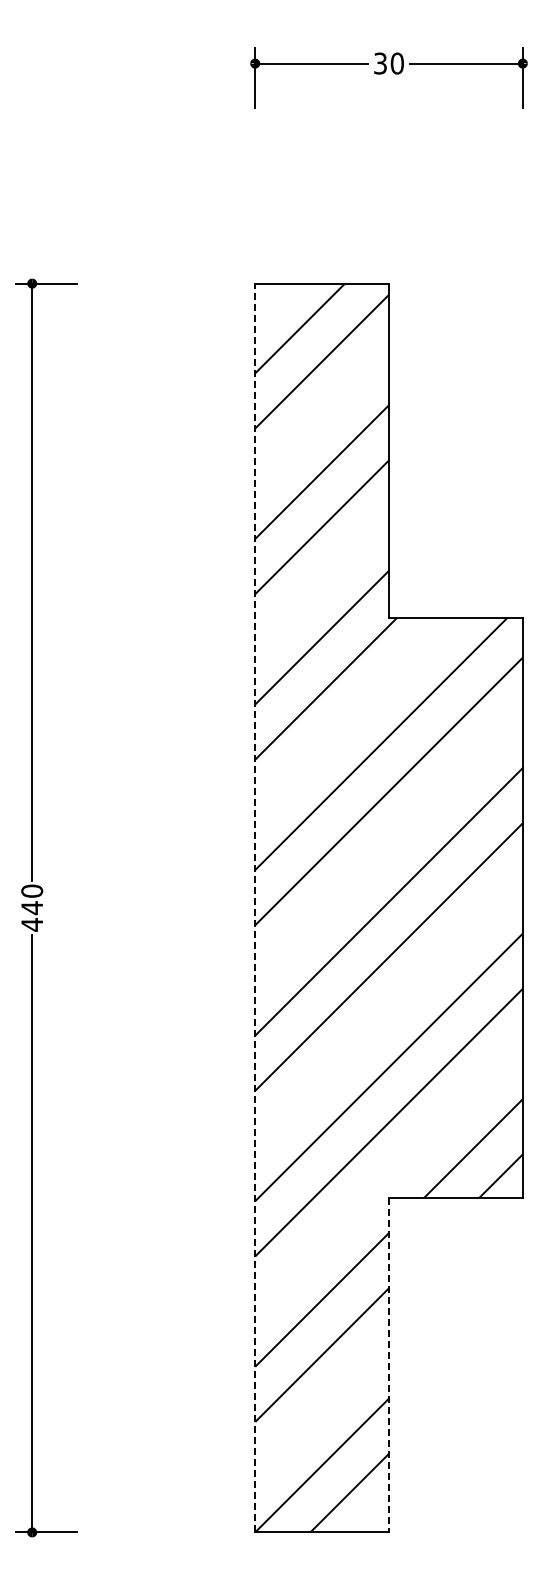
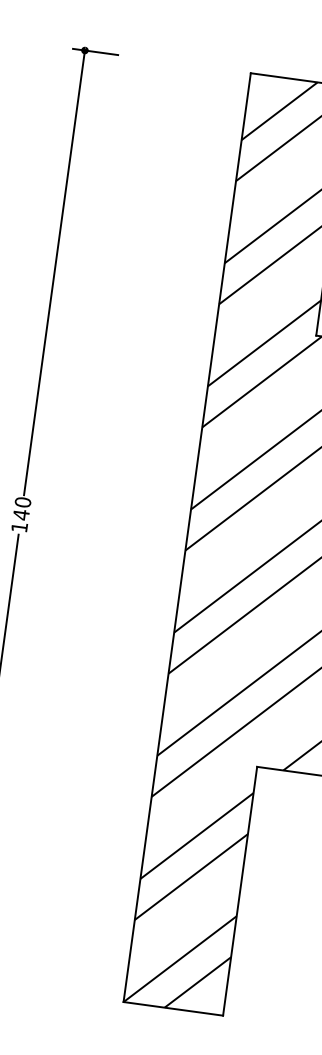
line: (255, 907) -> (187, 537), dashed -> solid
text: (31, 924) -> (19, 527), 440 -> 140
line: (389, 1365) -> (240, 891), dashed -> solid

